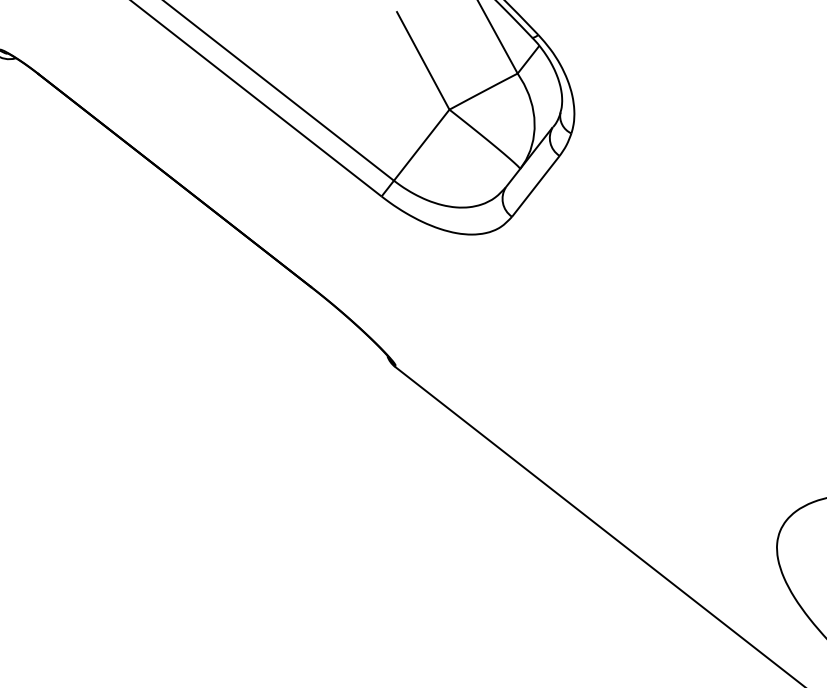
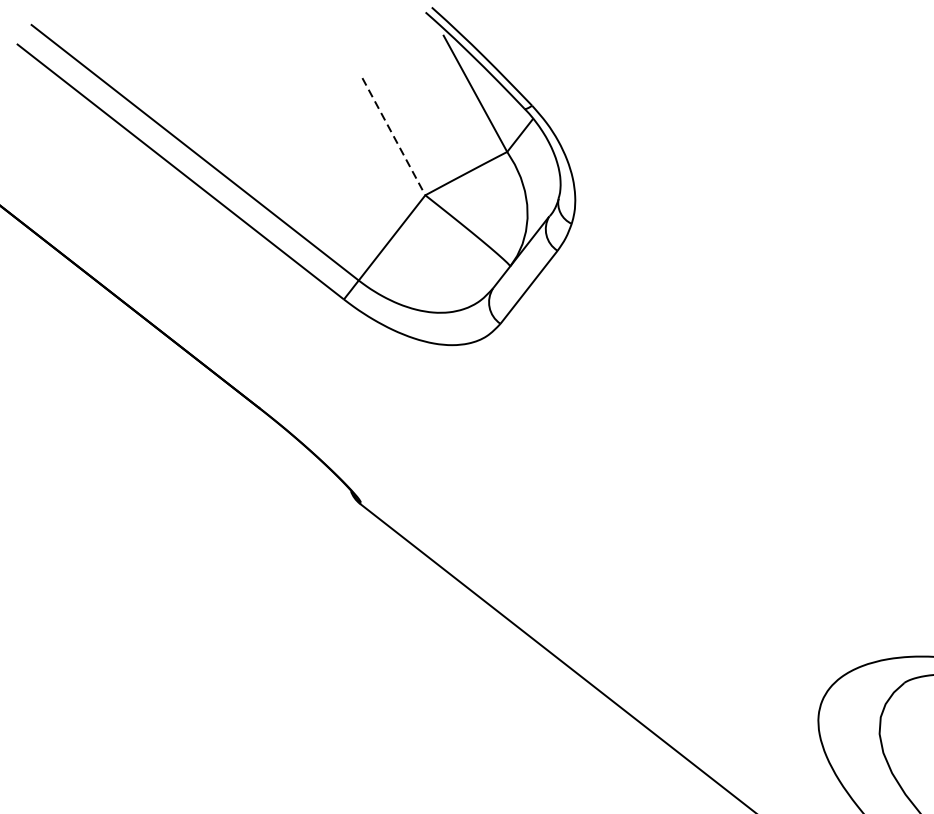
line: (423, 61) -> (394, 137), solid -> dashed

